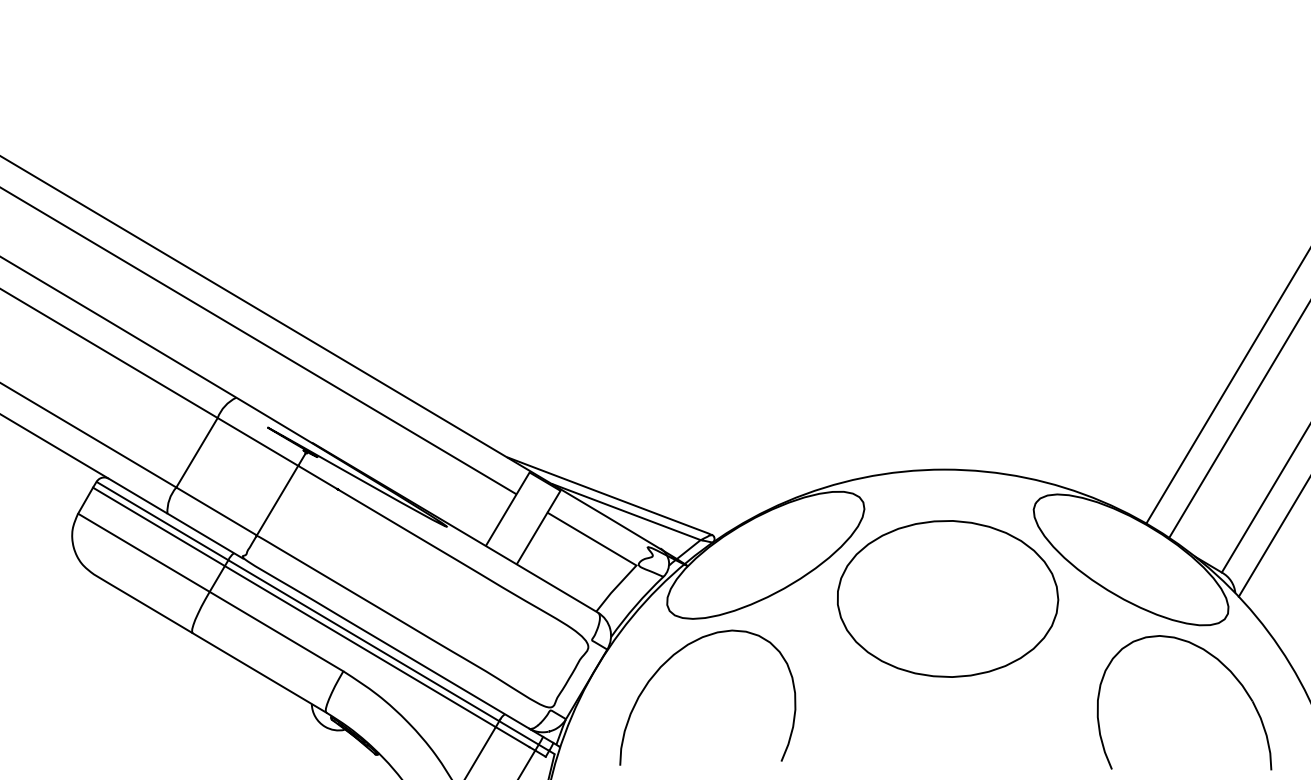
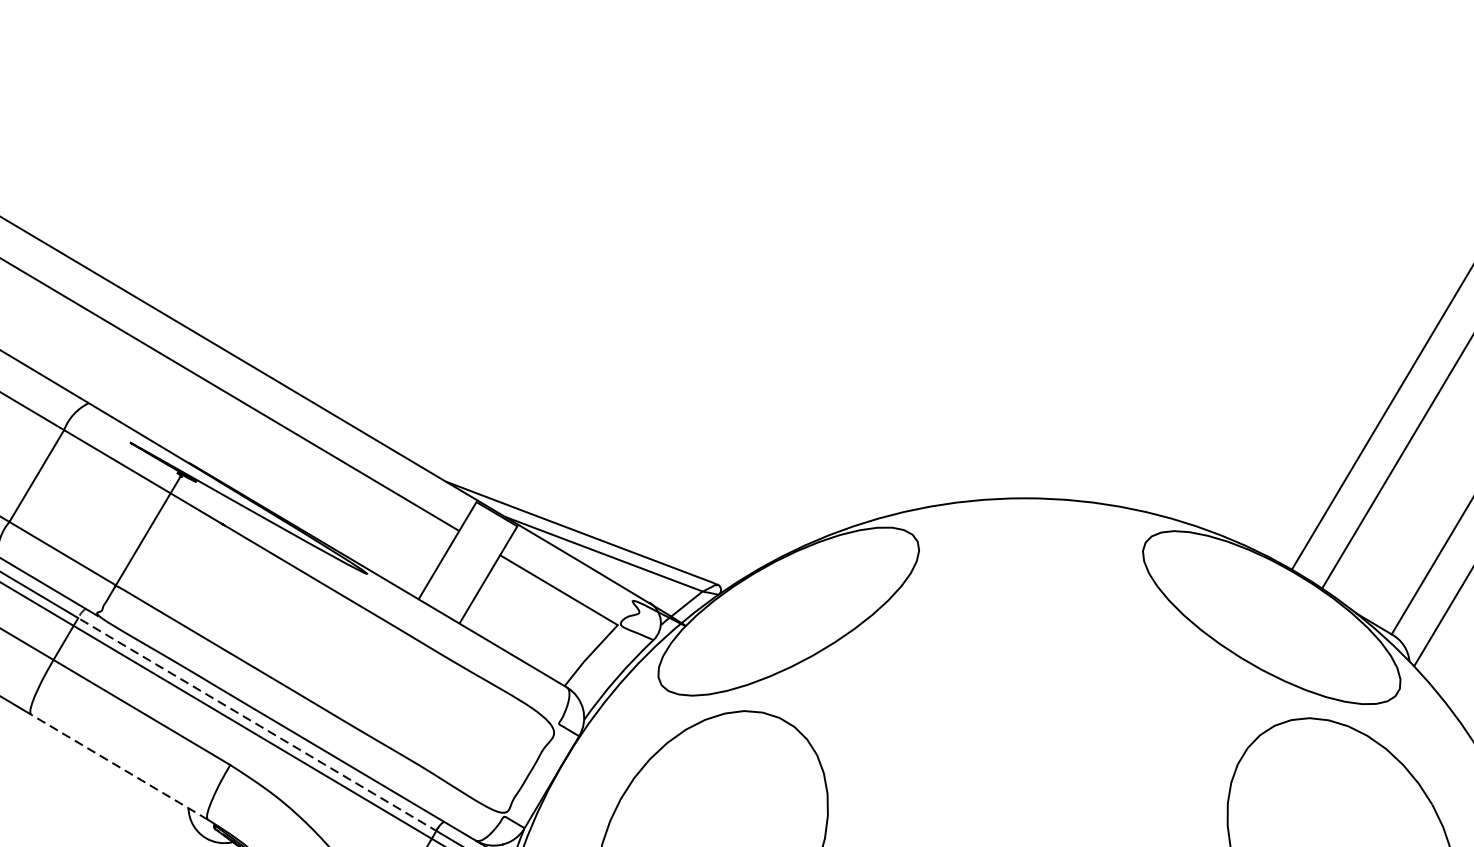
part: (948, 598) -> (1030, 668), removed
line: (357, 636) -> (248, 718), solid -> dashed
line: (259, 672) -> (119, 766), solid -> dashed

